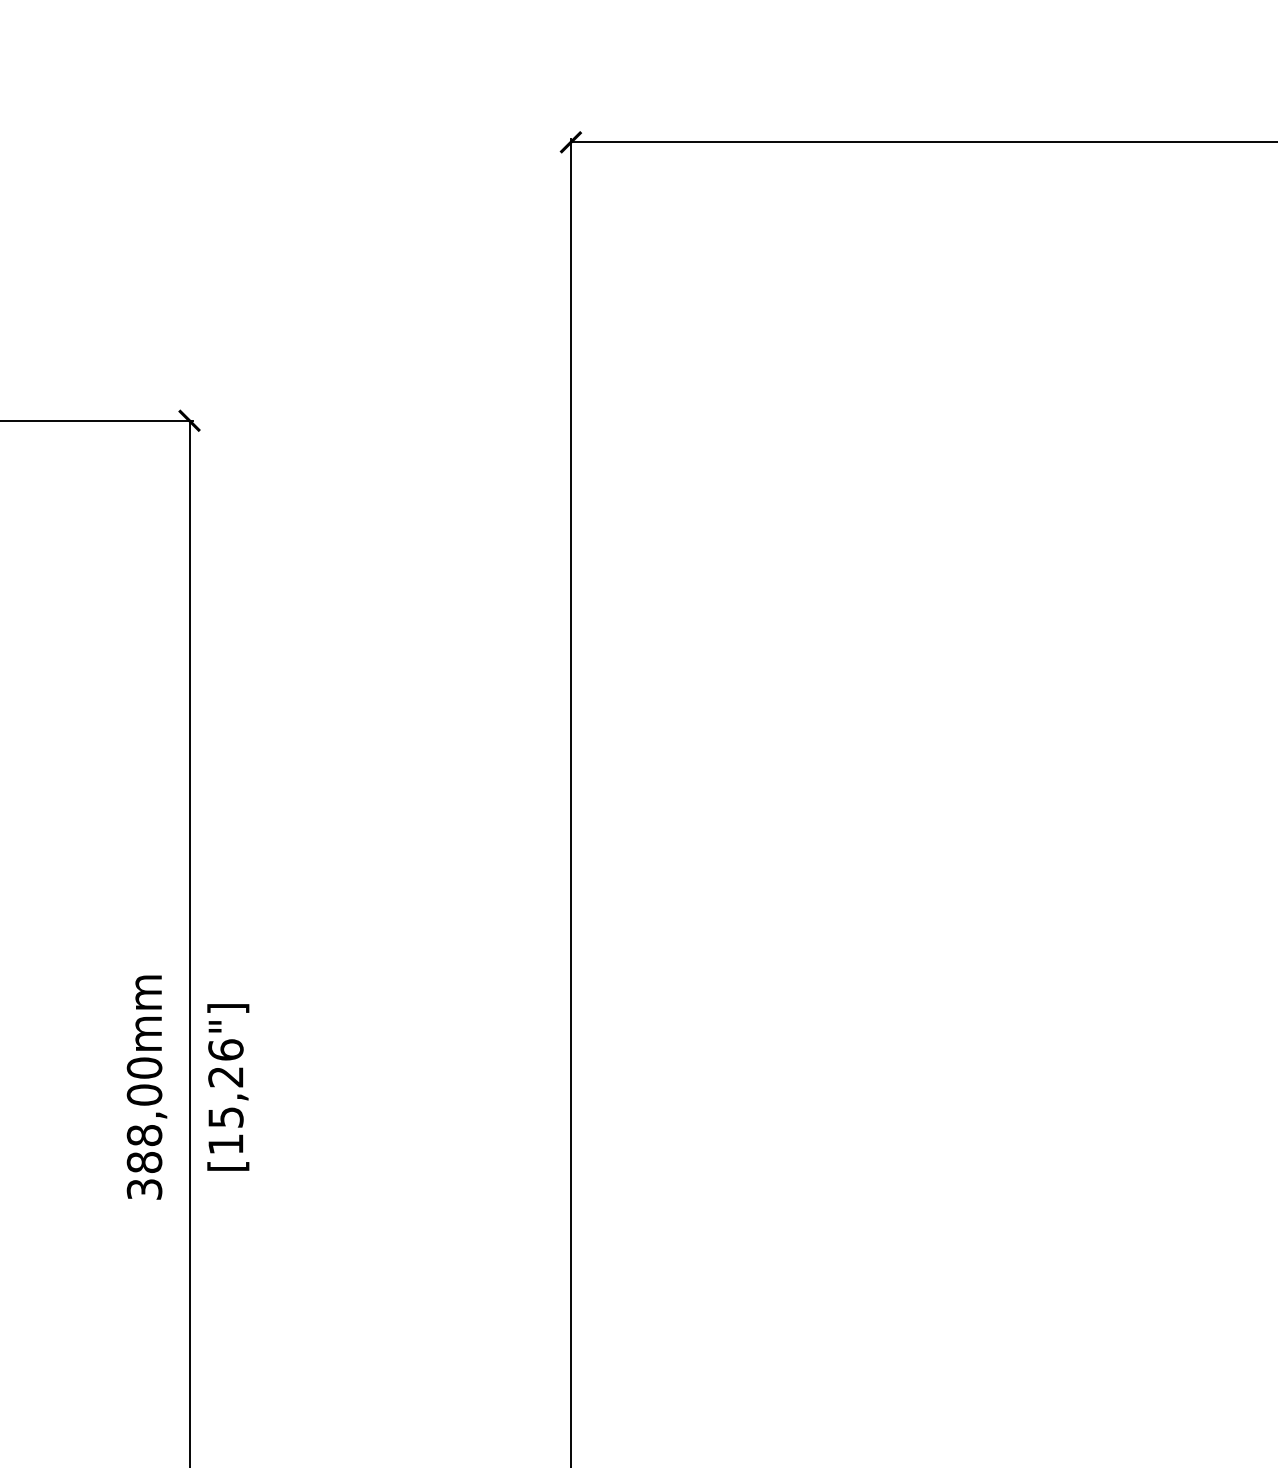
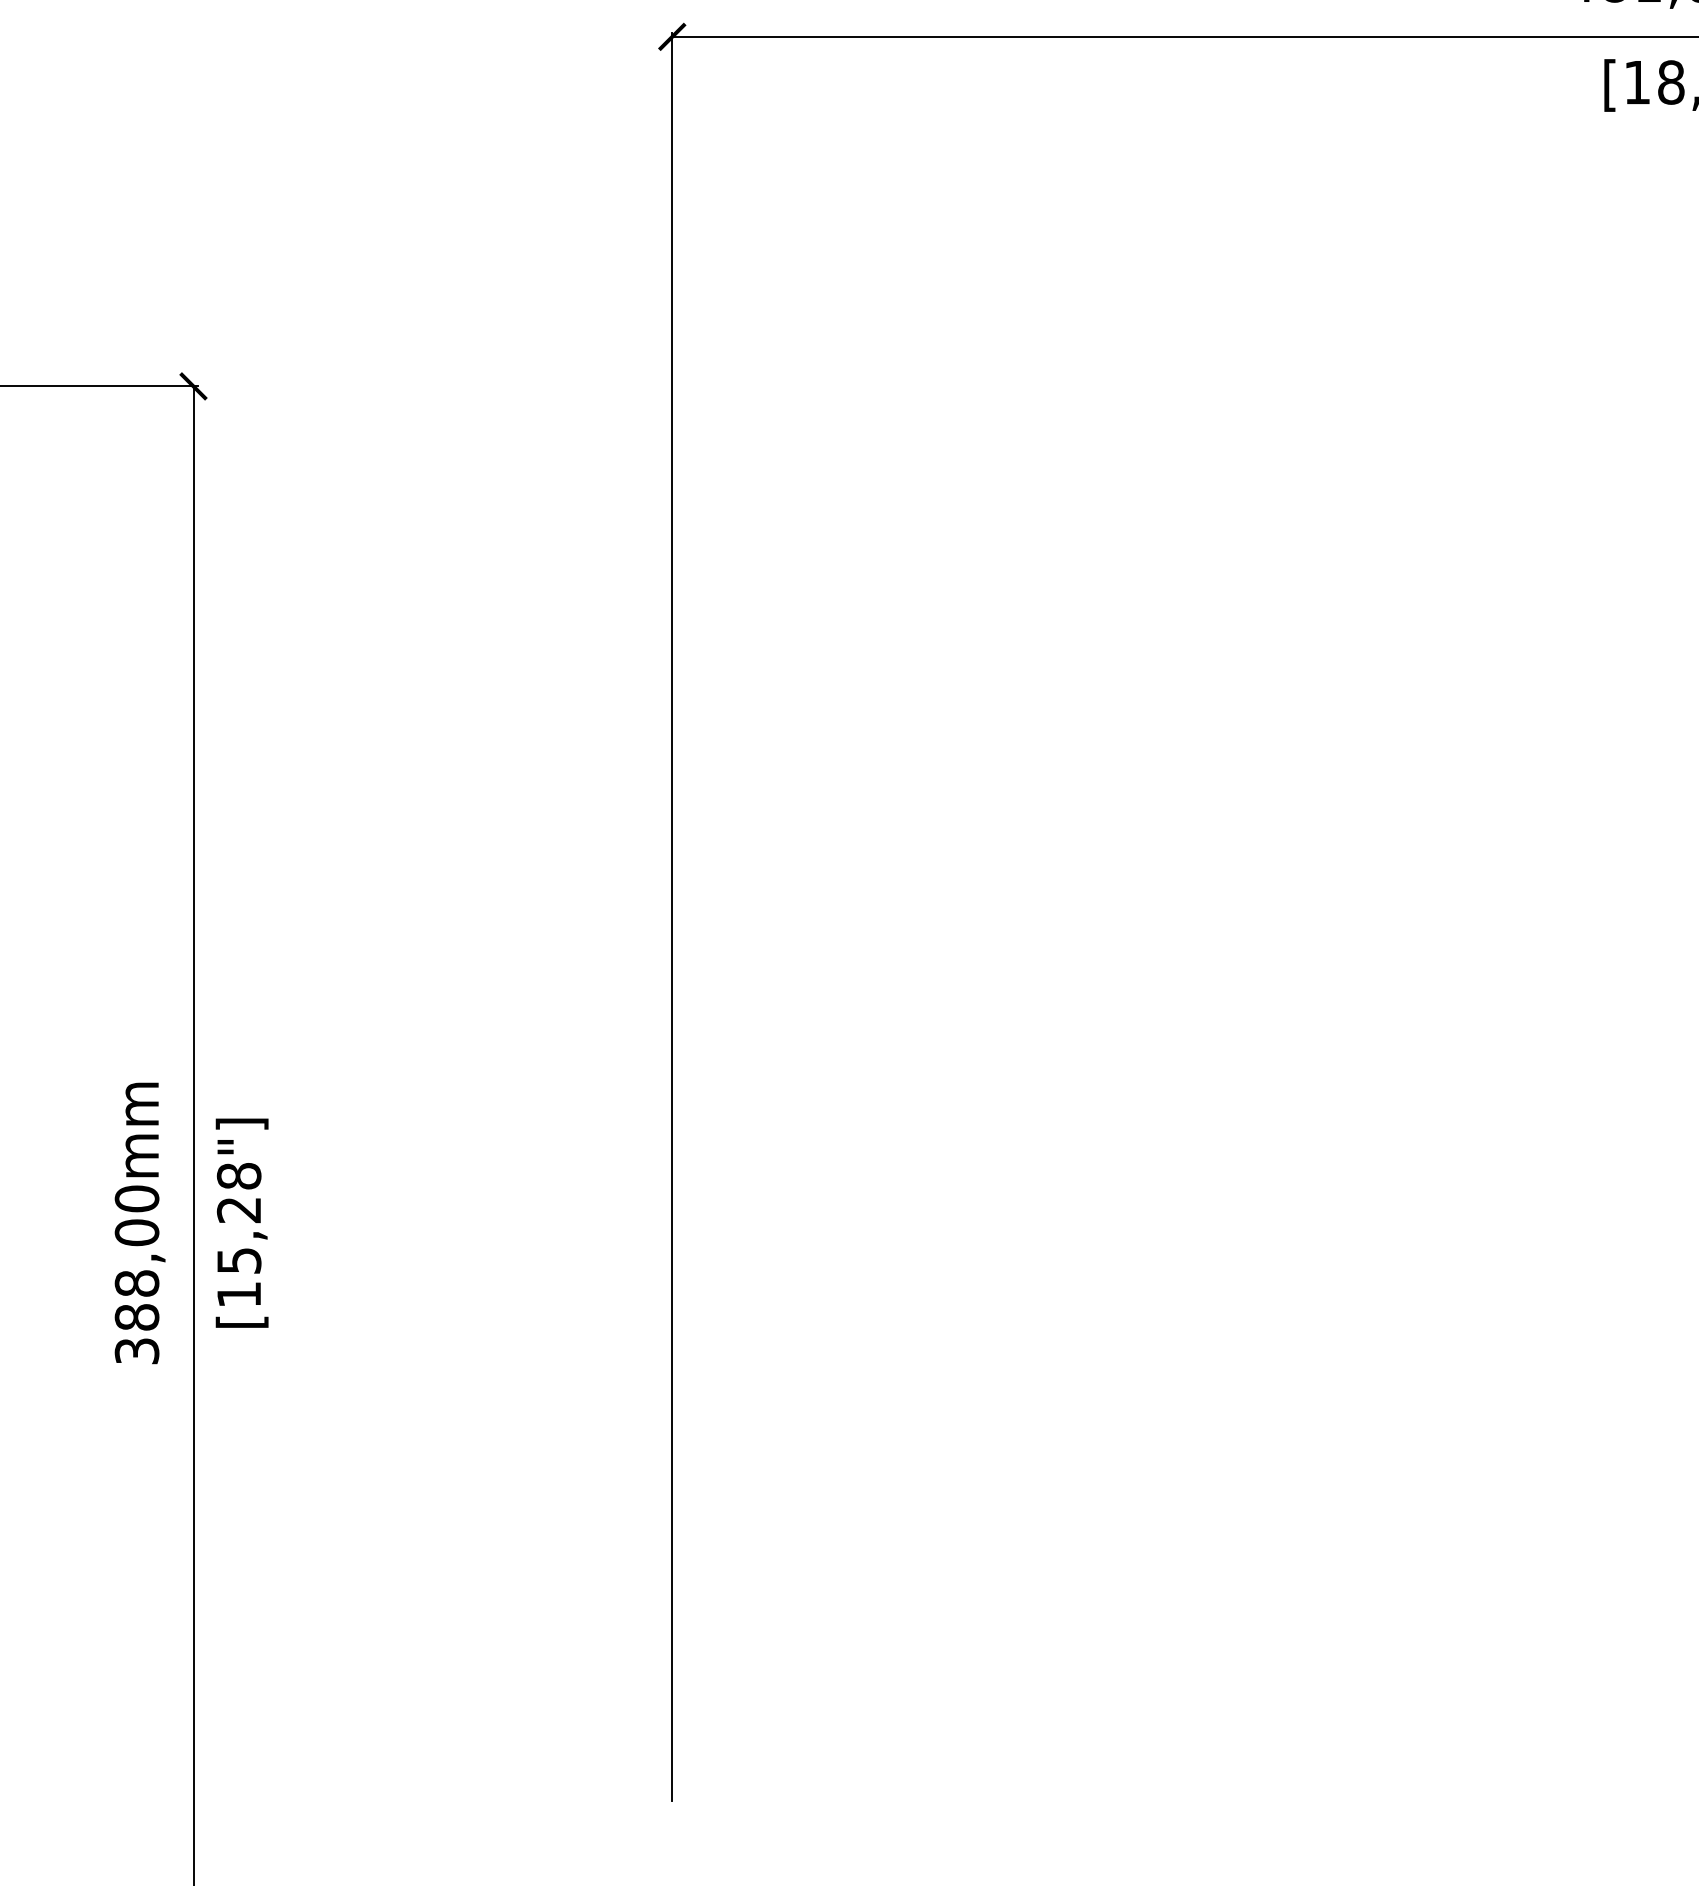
text: (225, 1049) -> (238, 1175), [15,26"] -> [15,28"]

